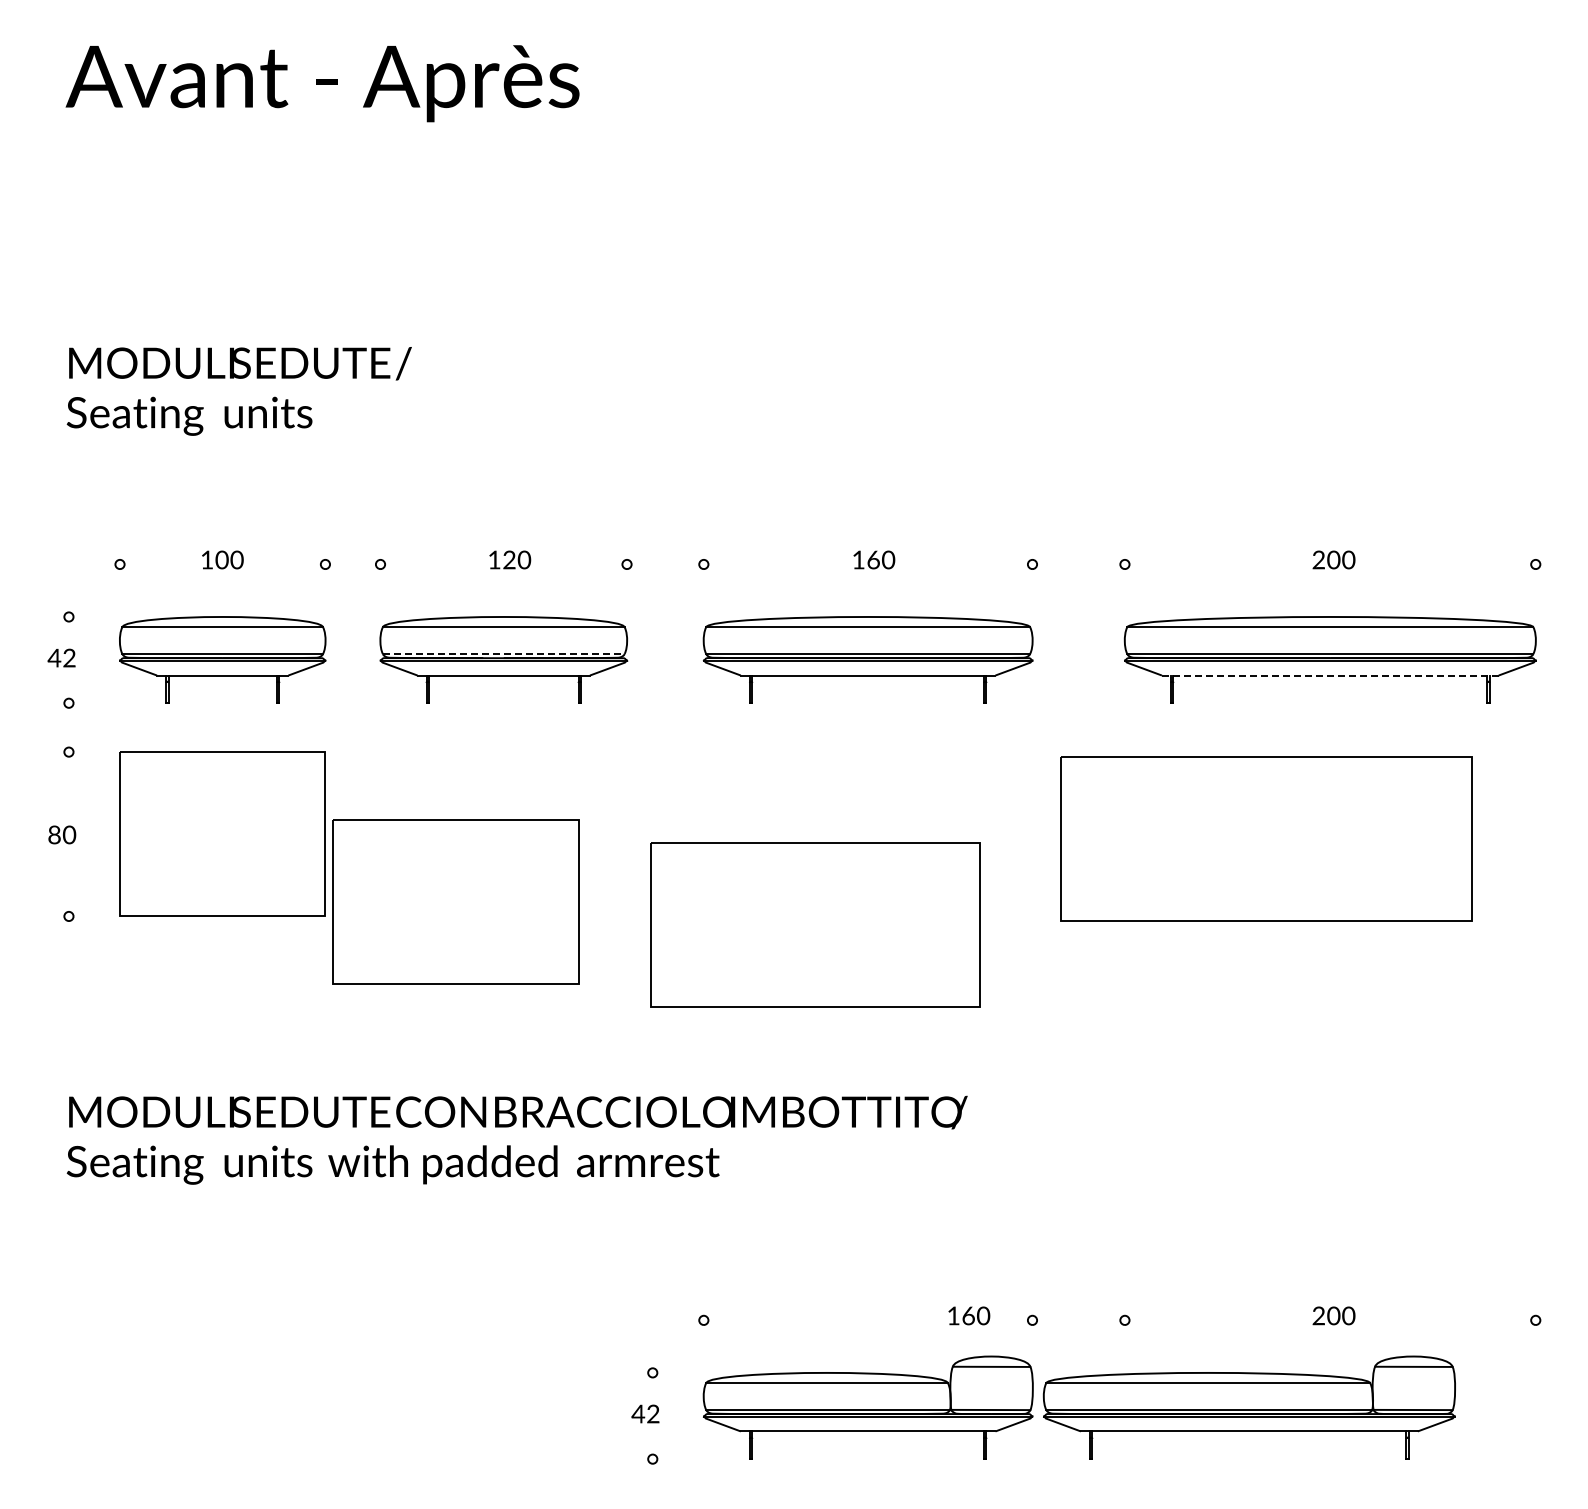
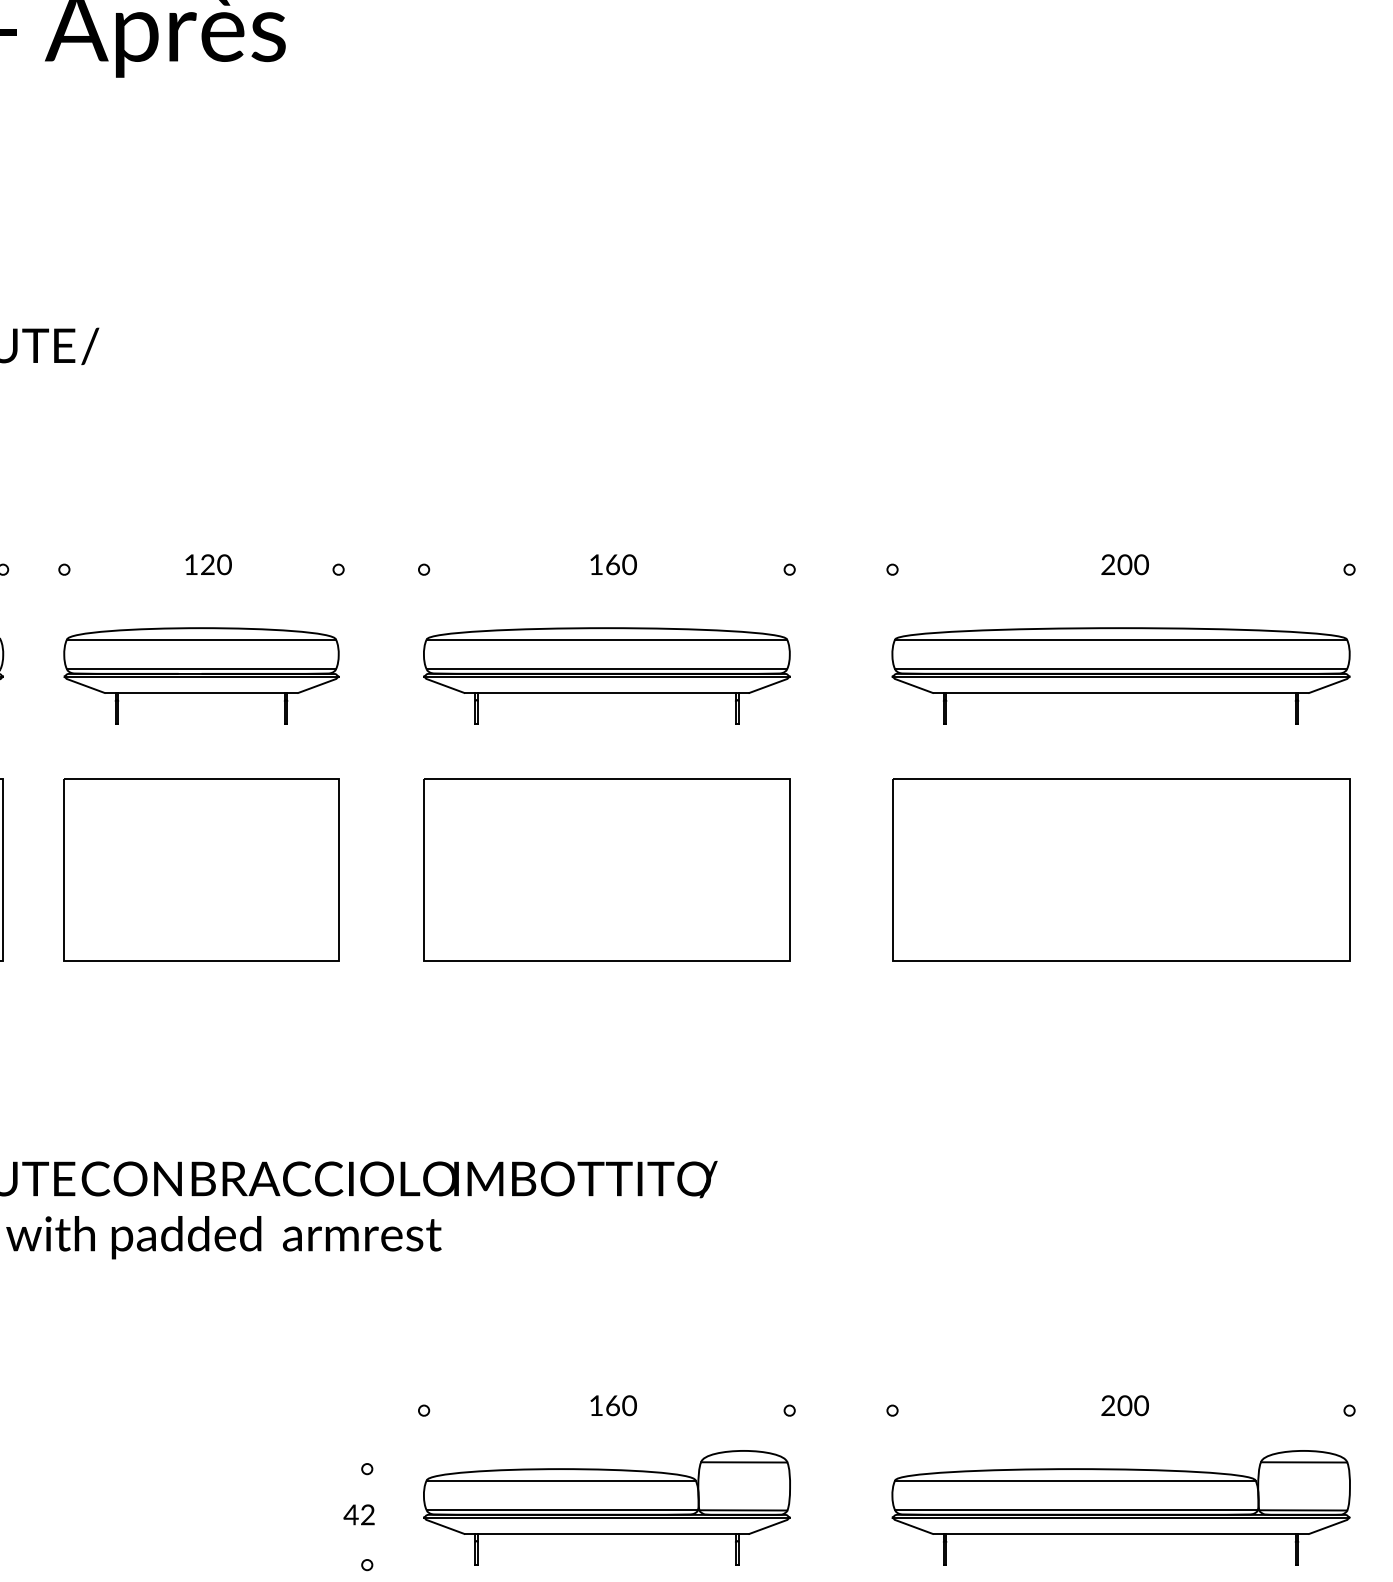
line: (503, 653) -> (201, 668), dashed -> solid
line: (1330, 675) -> (1121, 693), dashed -> solid
part: (1266, 838) -> (1121, 869), moved
part: (455, 901) -> (201, 869), moved
part: (815, 924) -> (607, 869), moved
text: (969, 1315) -> (613, 1405), moved
part: (1248, 1407) -> (1120, 1507), moved

